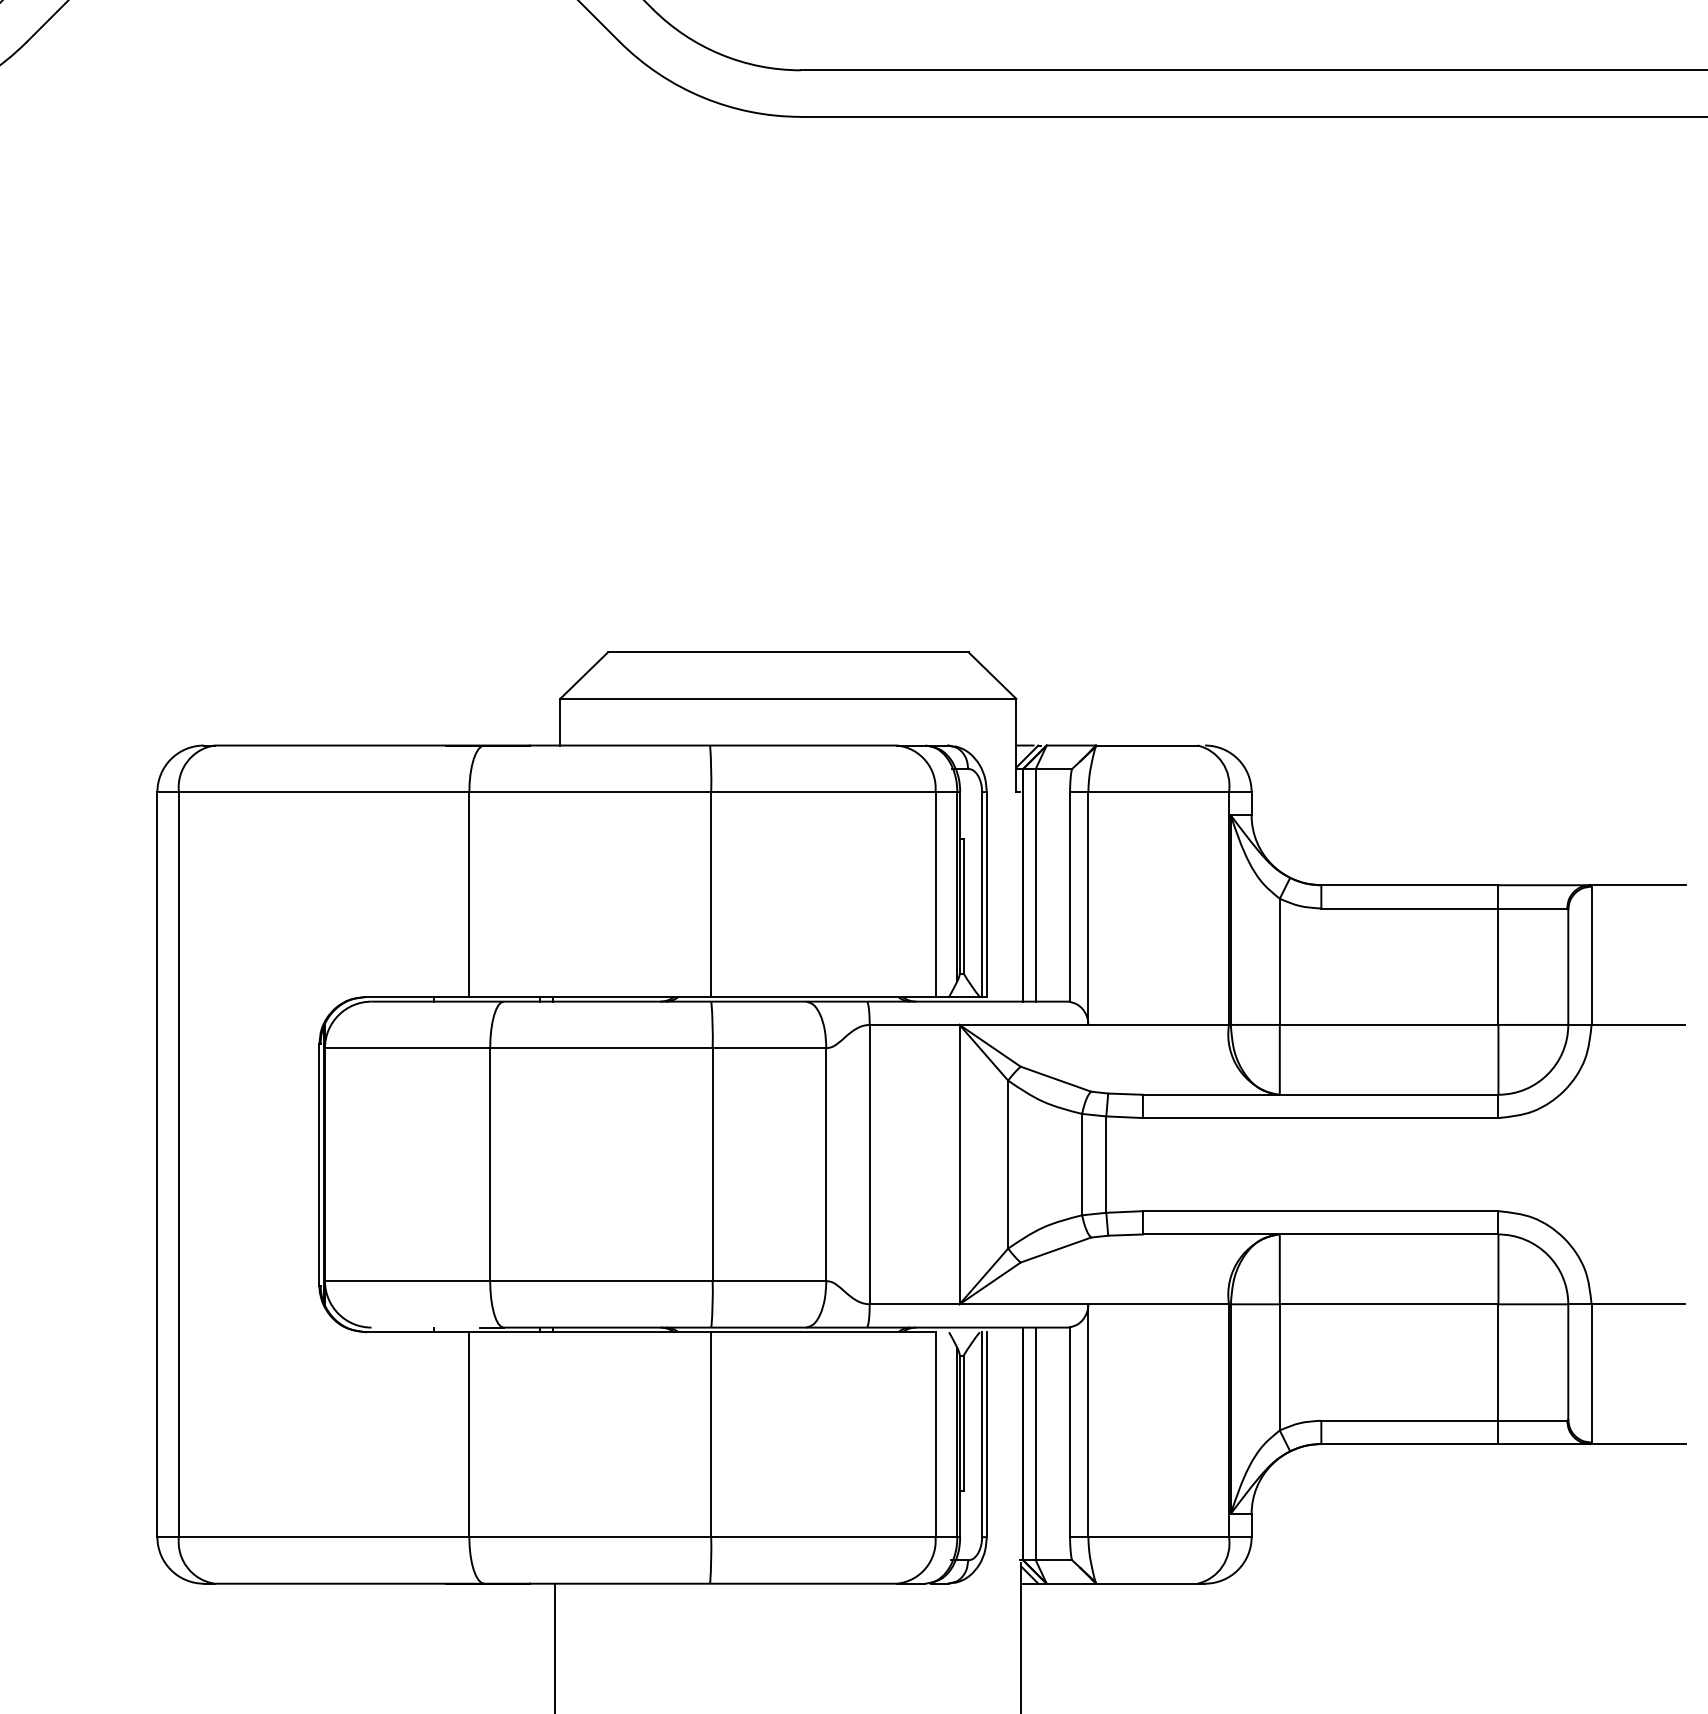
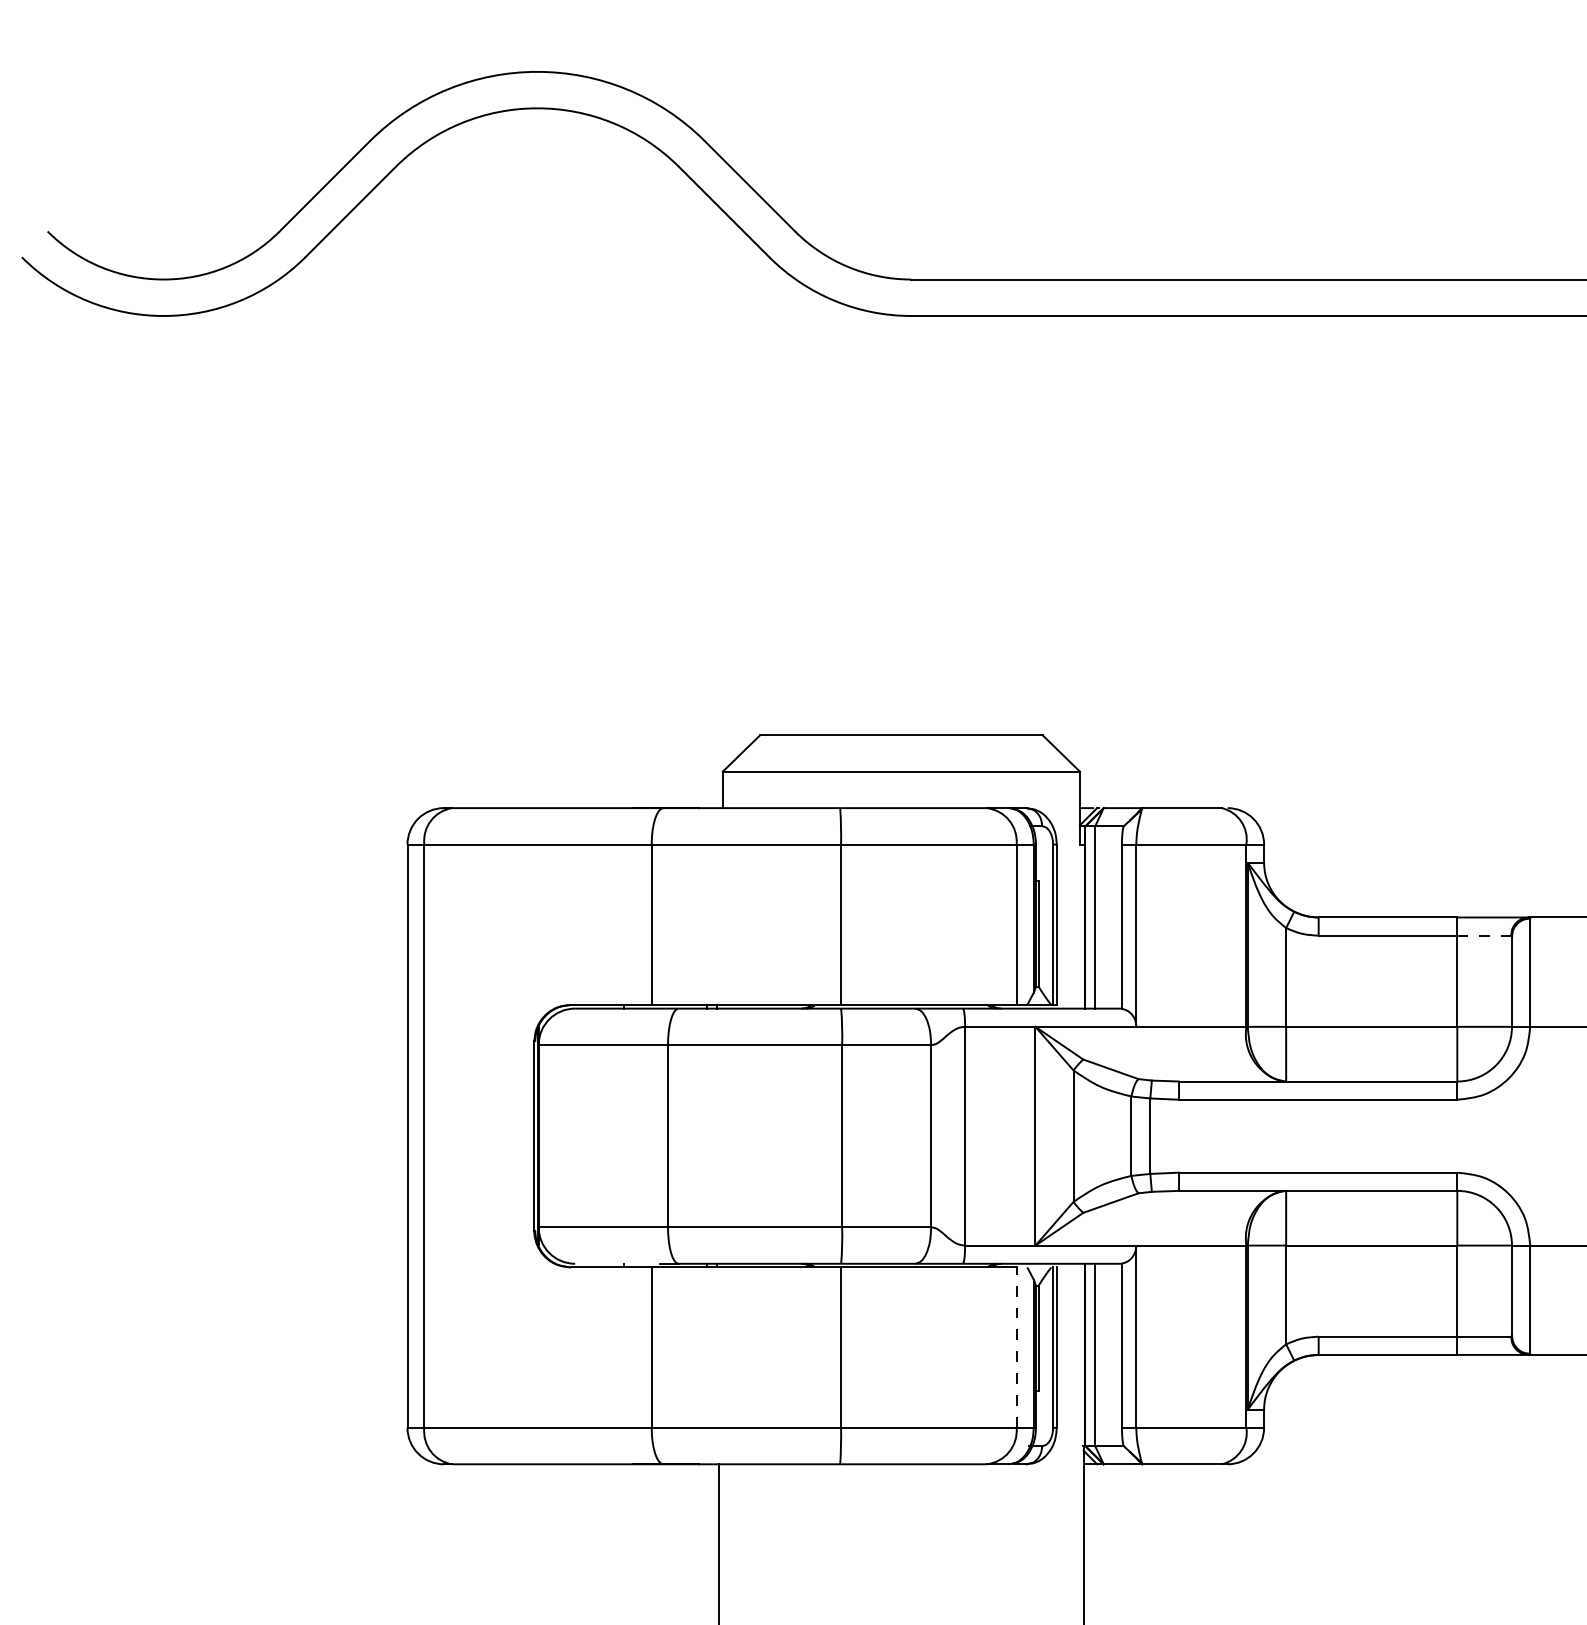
line: (1533, 908) -> (1484, 935), solid -> dashed
line: (935, 1434) -> (1016, 1347), solid -> dashed

